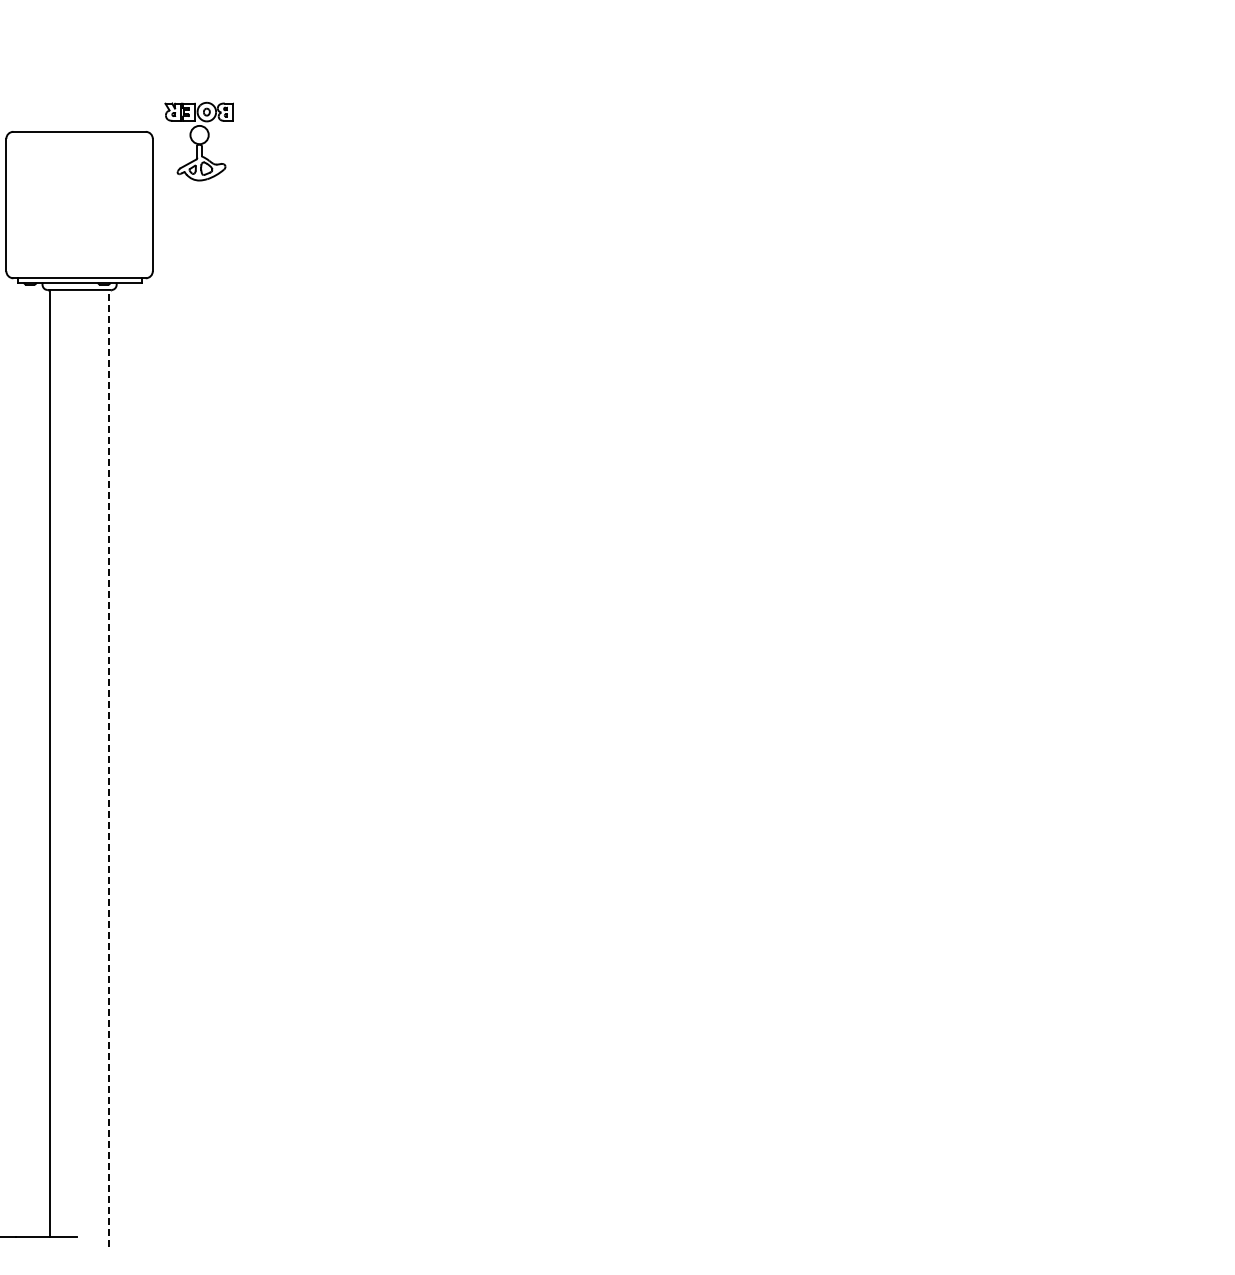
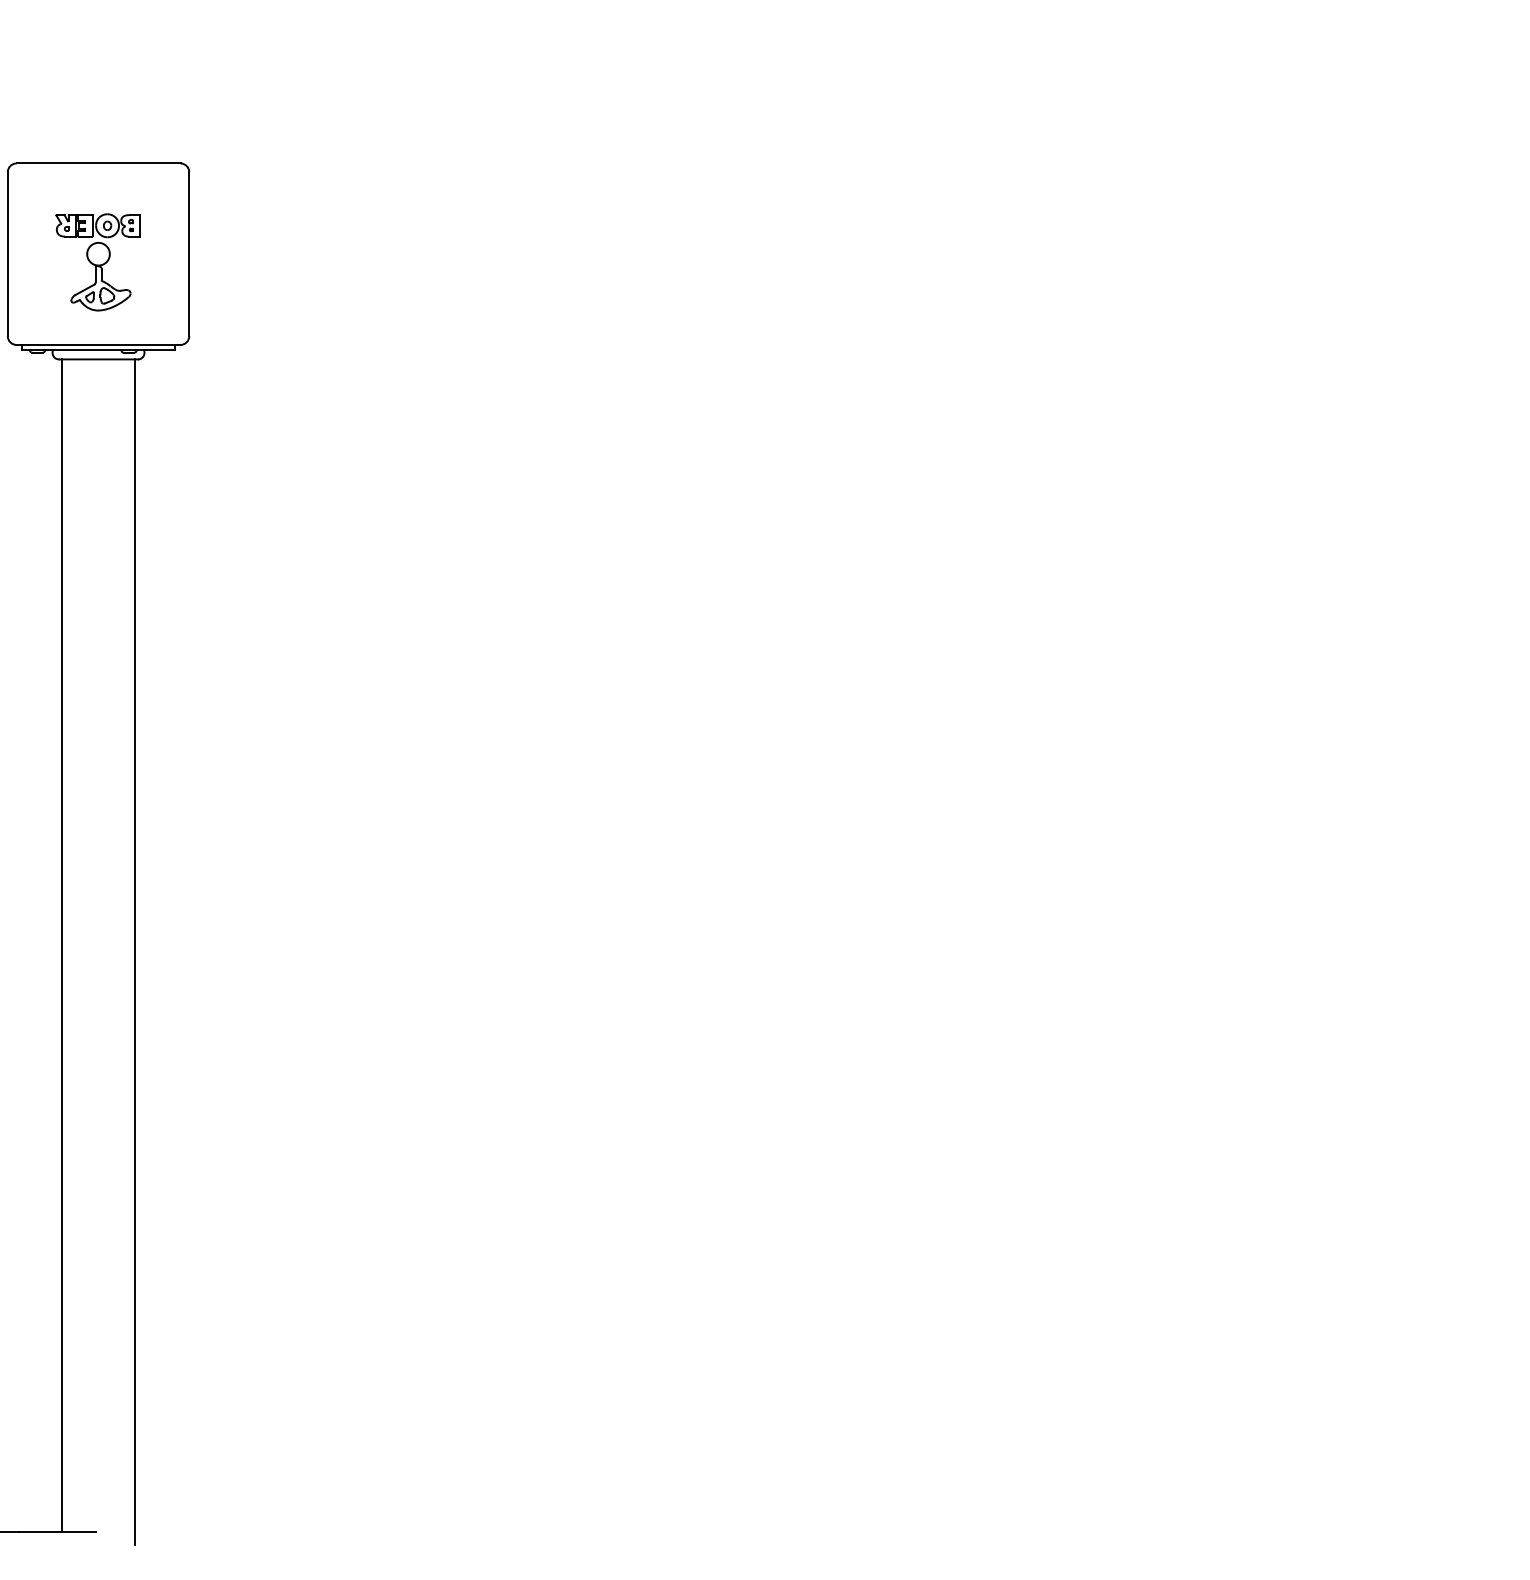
part: (198, 141) -> (97, 262), moved
line: (109, 767) -> (135, 951), dashed -> solid

